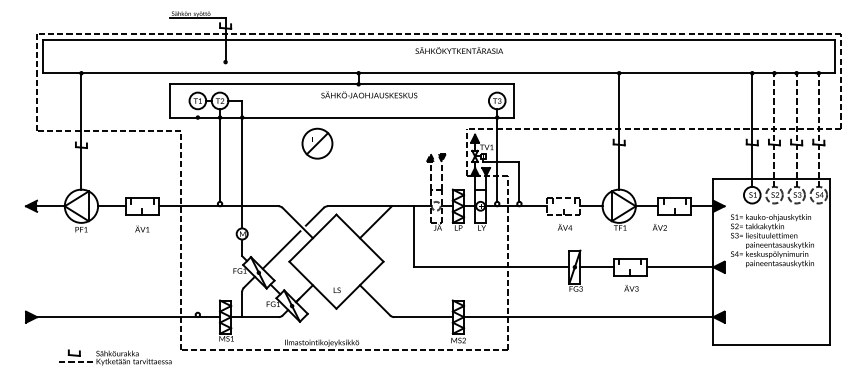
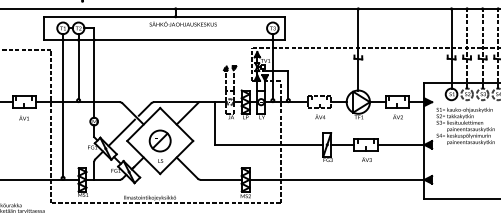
part: (317, 143) -> (160, 140), moved
line: (197, 210) -> (62, 105), added
text: (659, 227) -> (397, 117), moved

